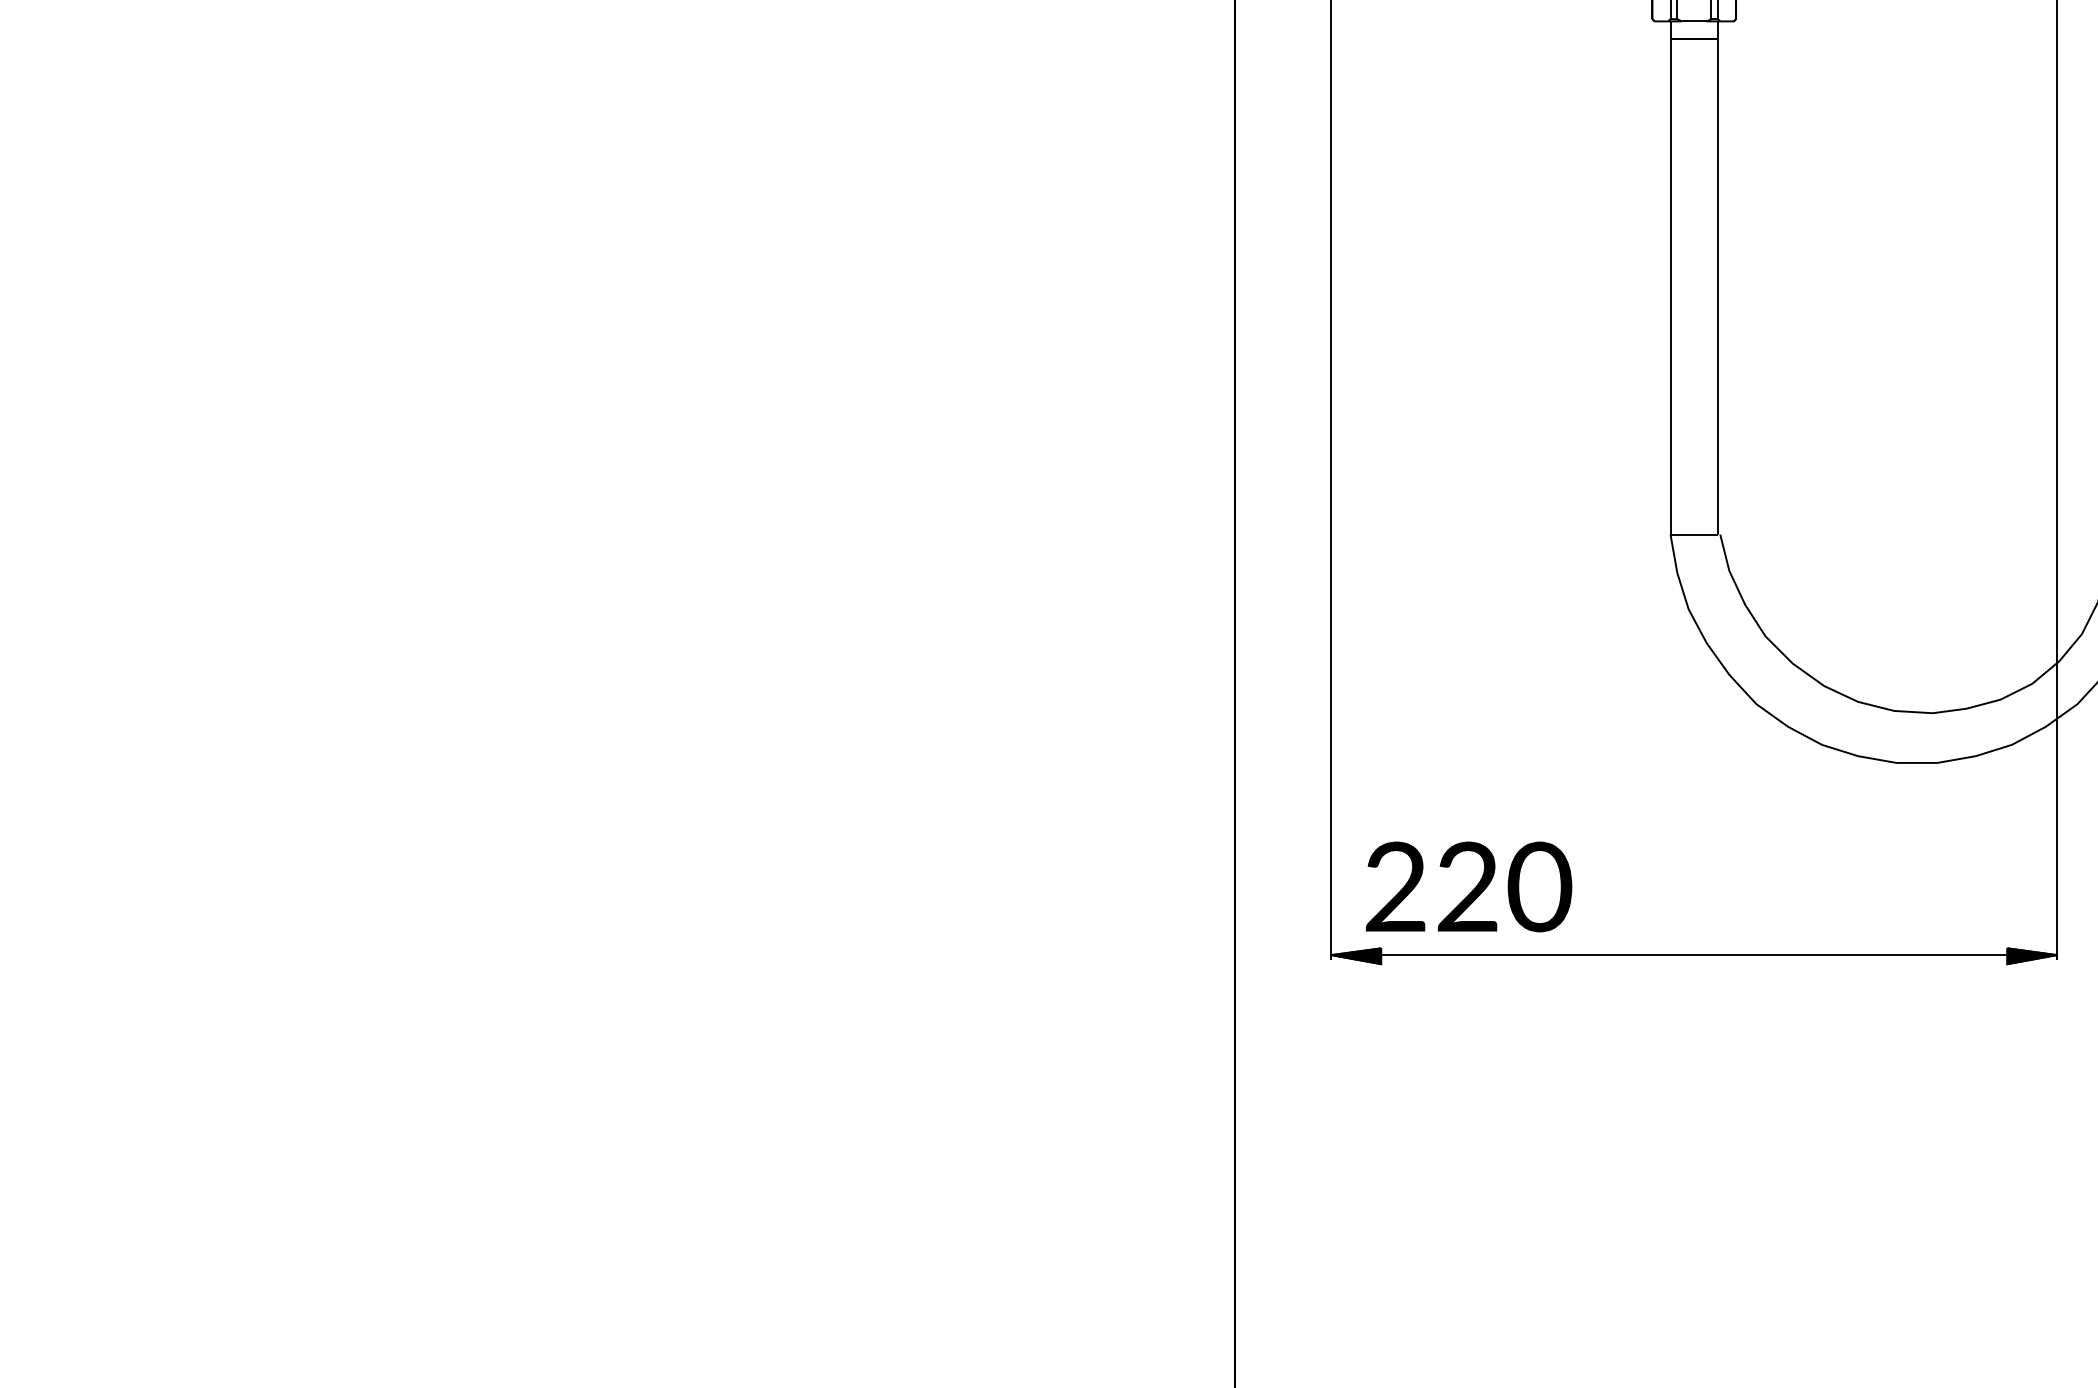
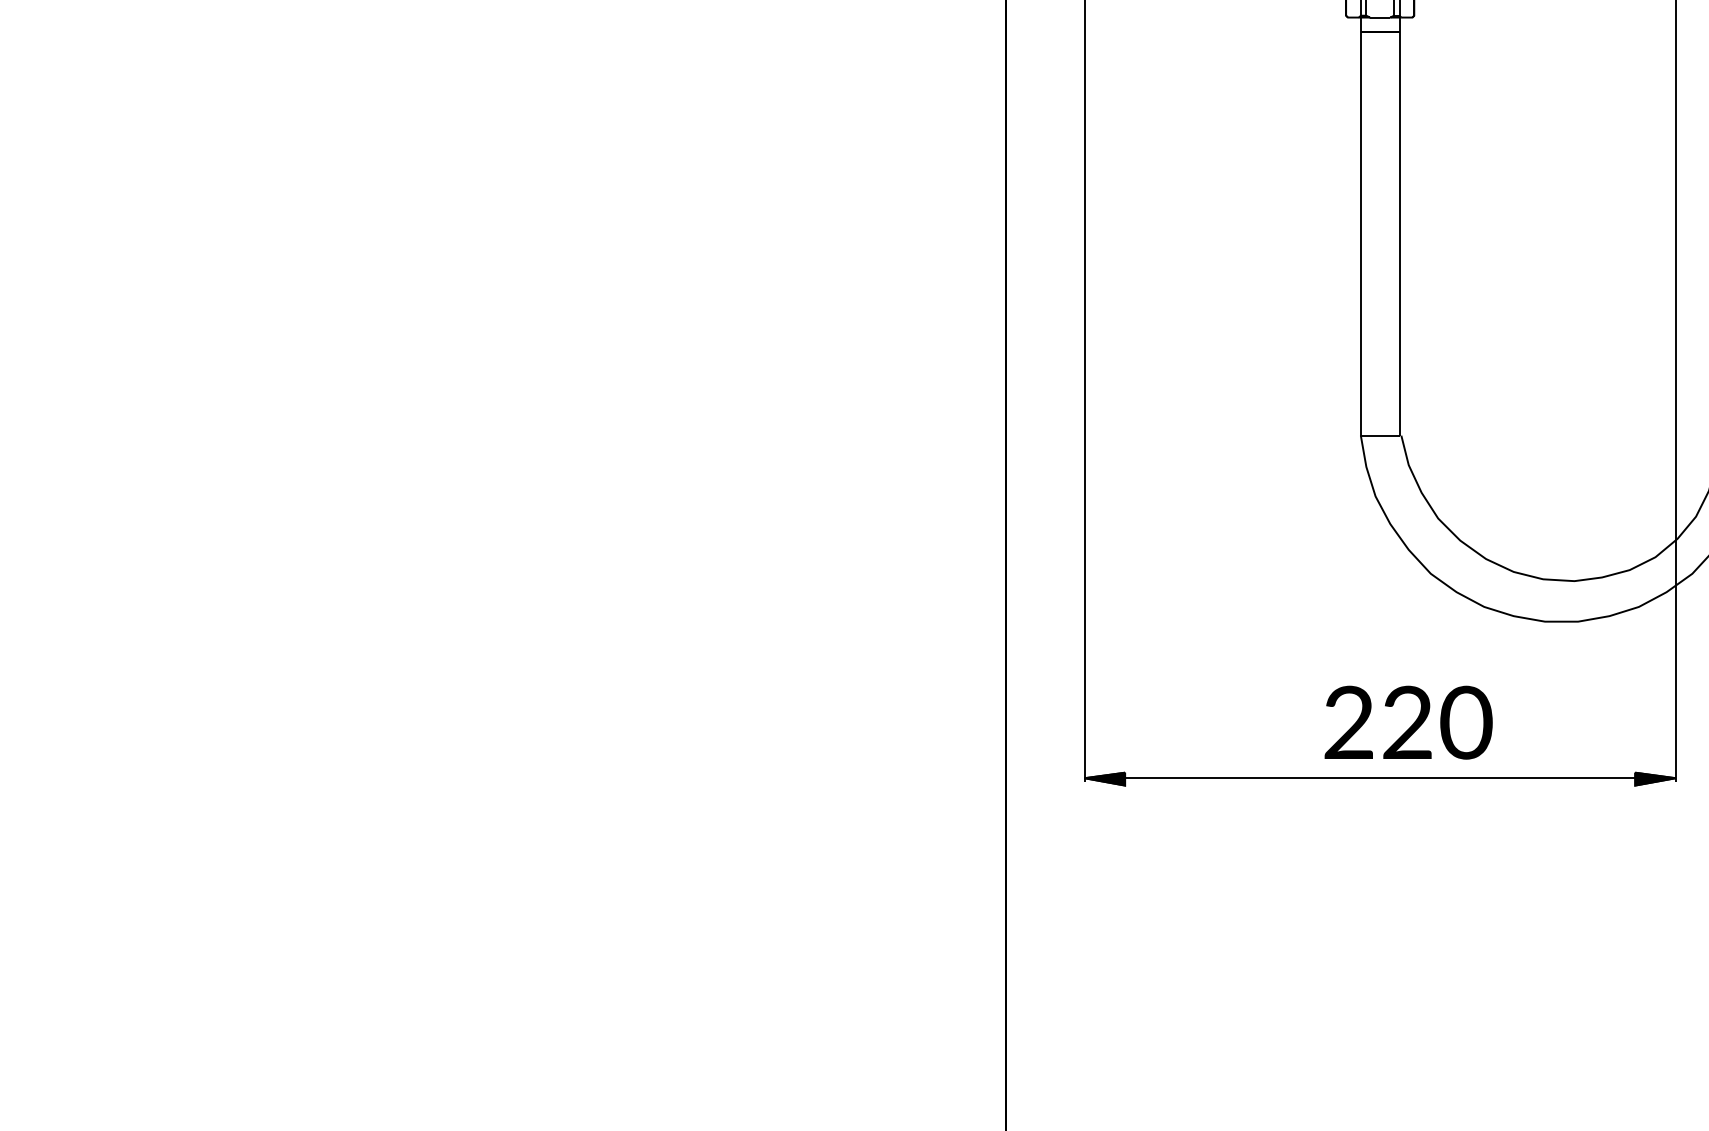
text: (1468, 886) -> (1408, 722), moved

